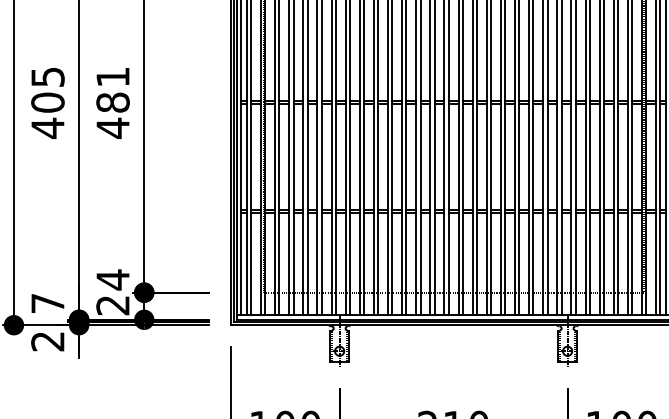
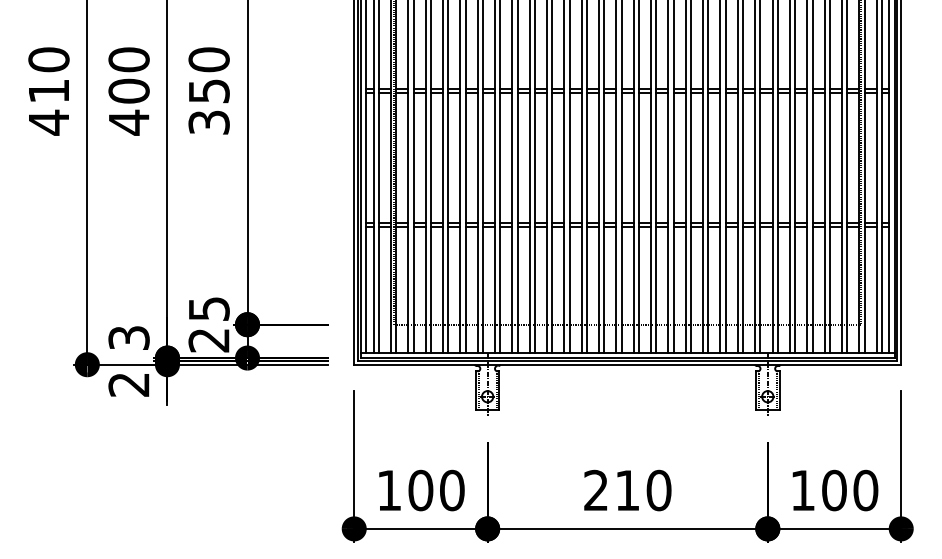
text: (47, 76) -> (128, 59), 405 -> 400
text: (112, 102) -> (208, 91), 481 -> 350
text: (113, 280) -> (209, 309), 24 -> 25
text: (47, 303) -> (128, 337), 7 -> 3

